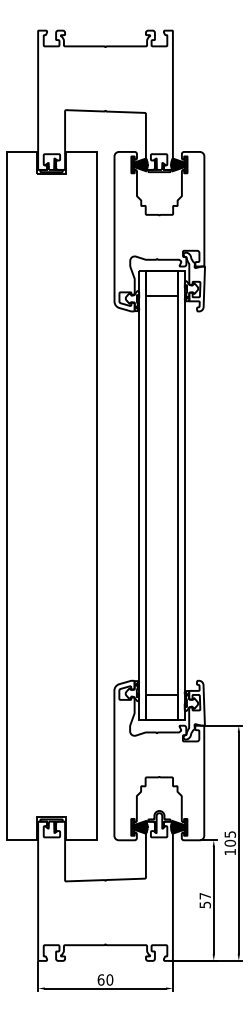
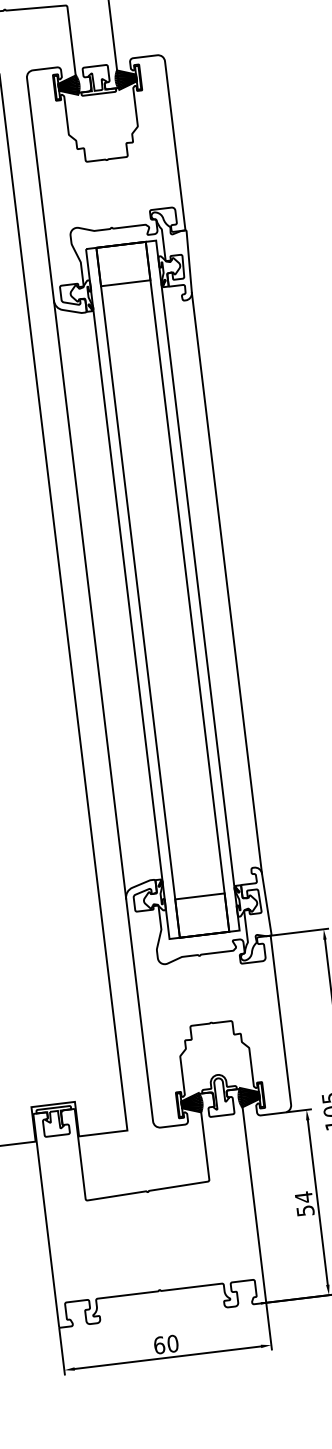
line: (114, 495) -> (90, 598), added
line: (203, 496) -> (226, 583), added
text: (204, 895) -> (302, 1196), 57 -> 54

